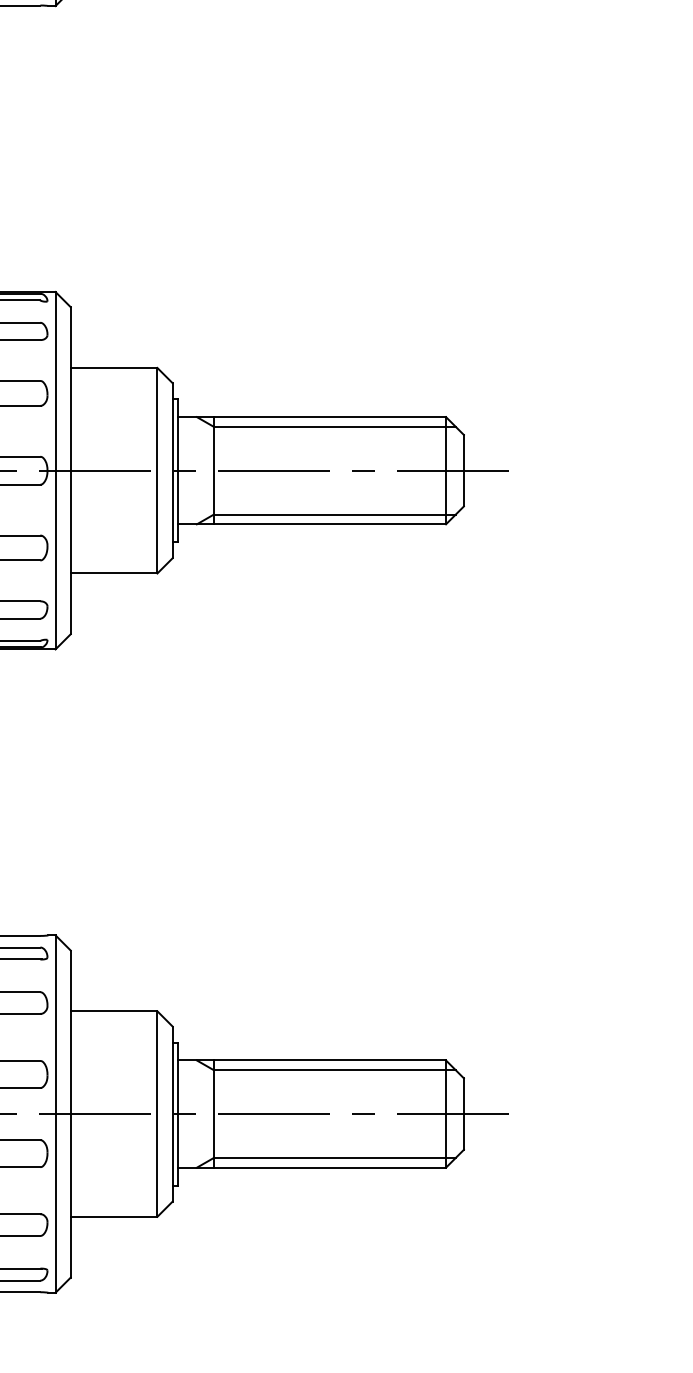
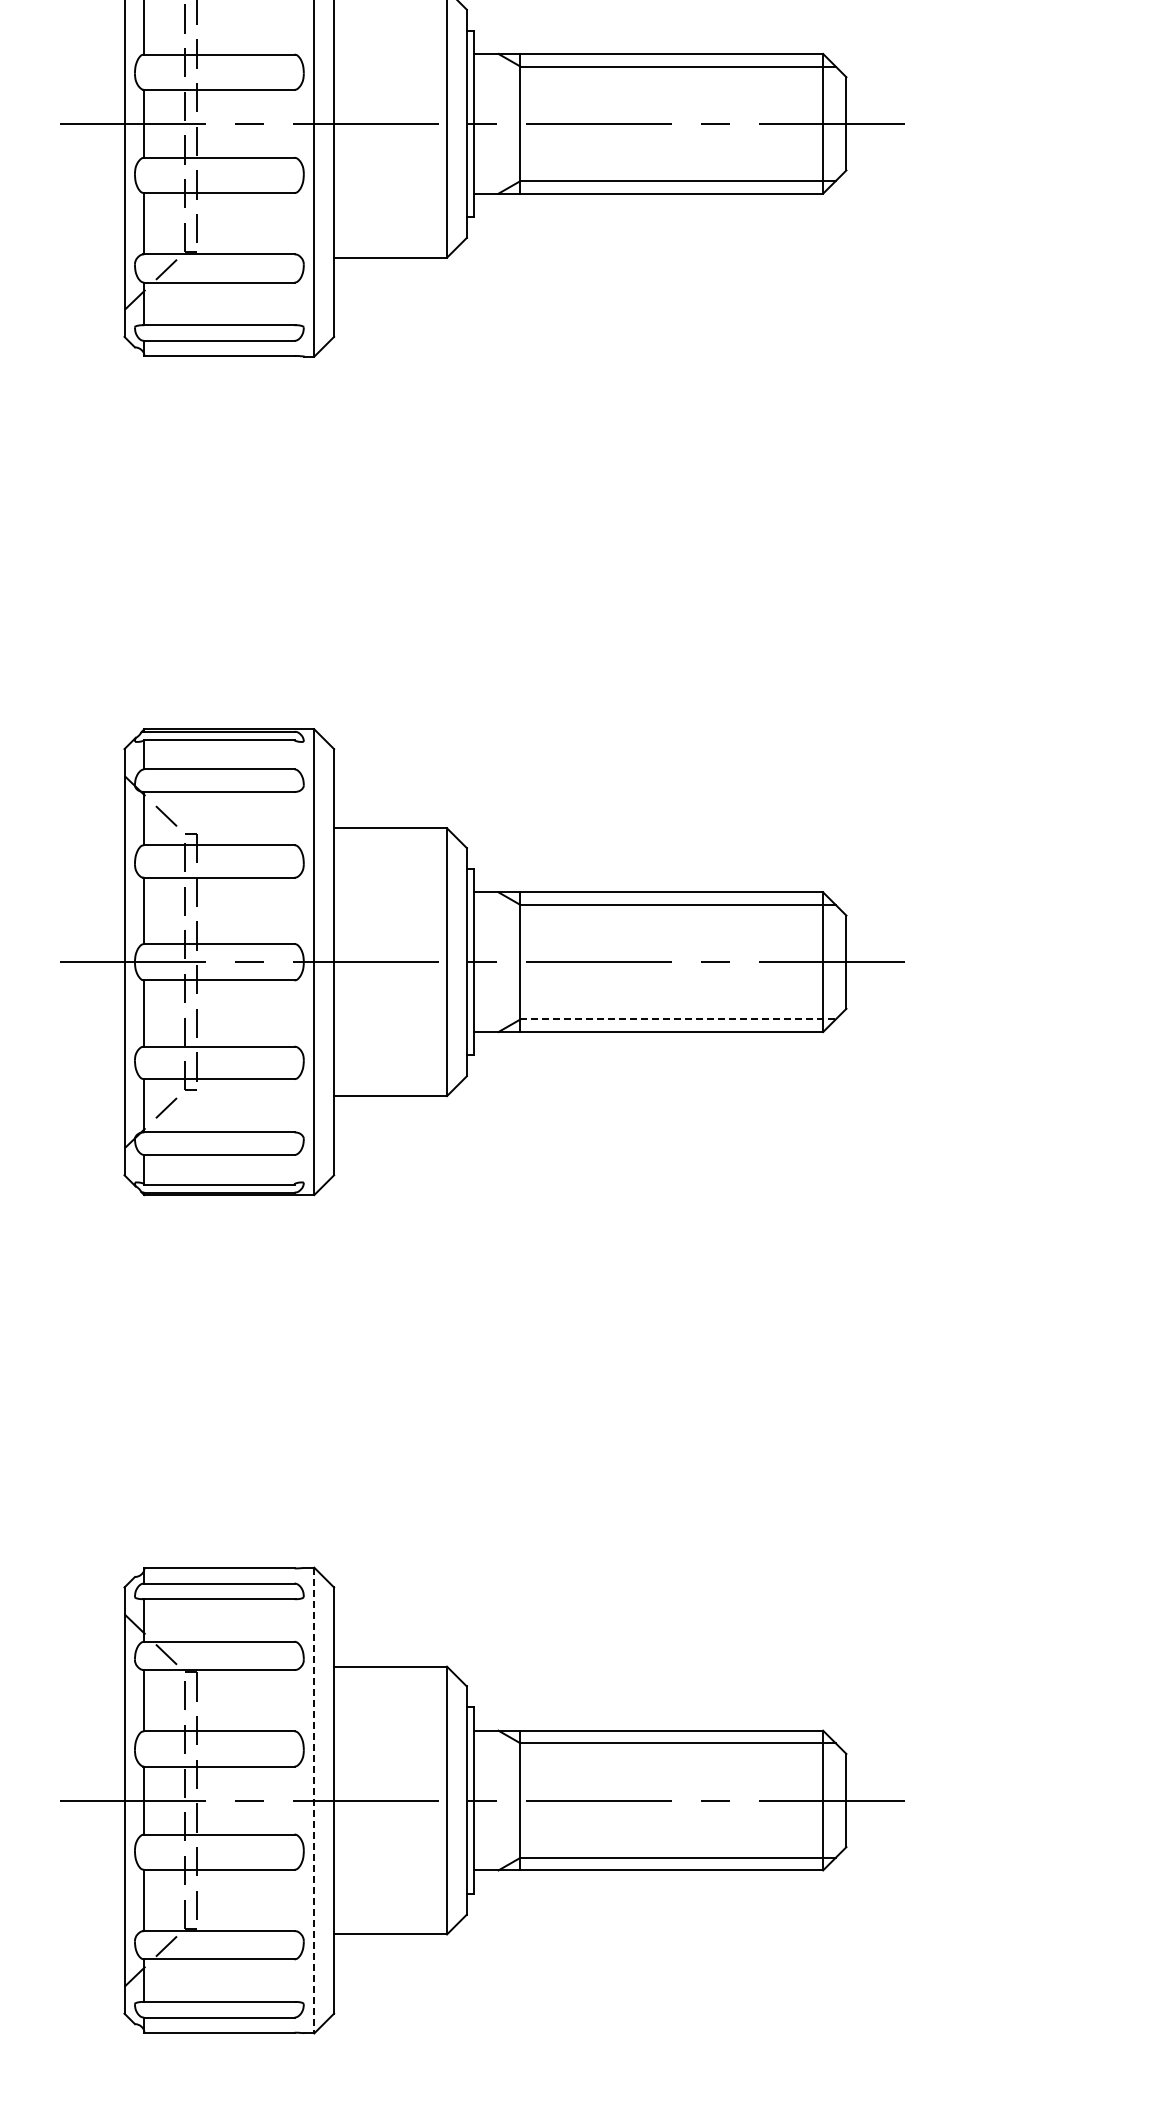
line: (335, 514) -> (678, 1019), solid -> dashed
line: (55, 1114) -> (314, 1800), solid -> dashed

